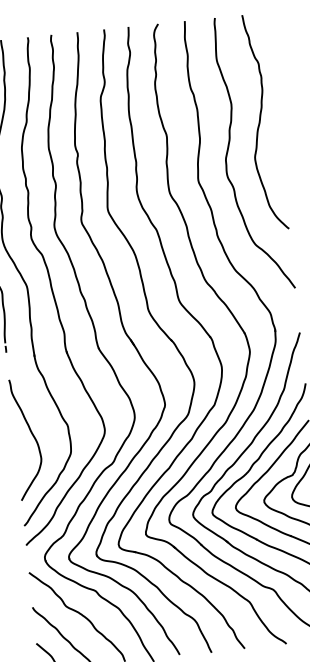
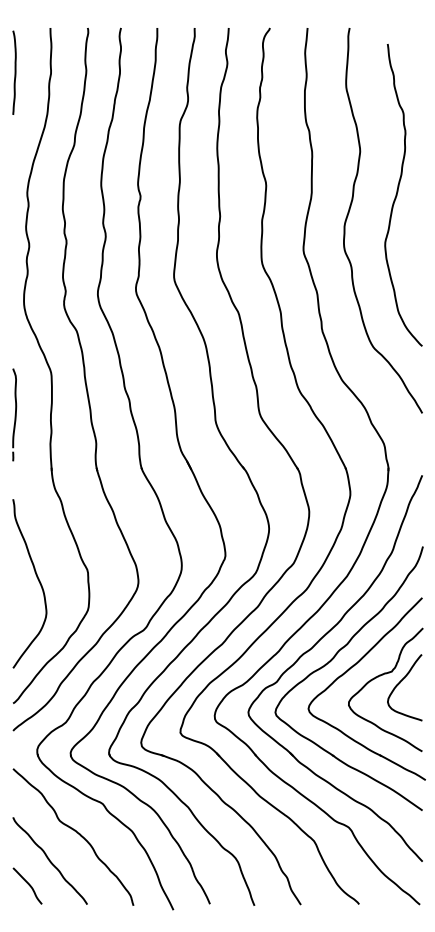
curve: (260, 120) -> (398, 192), moved

